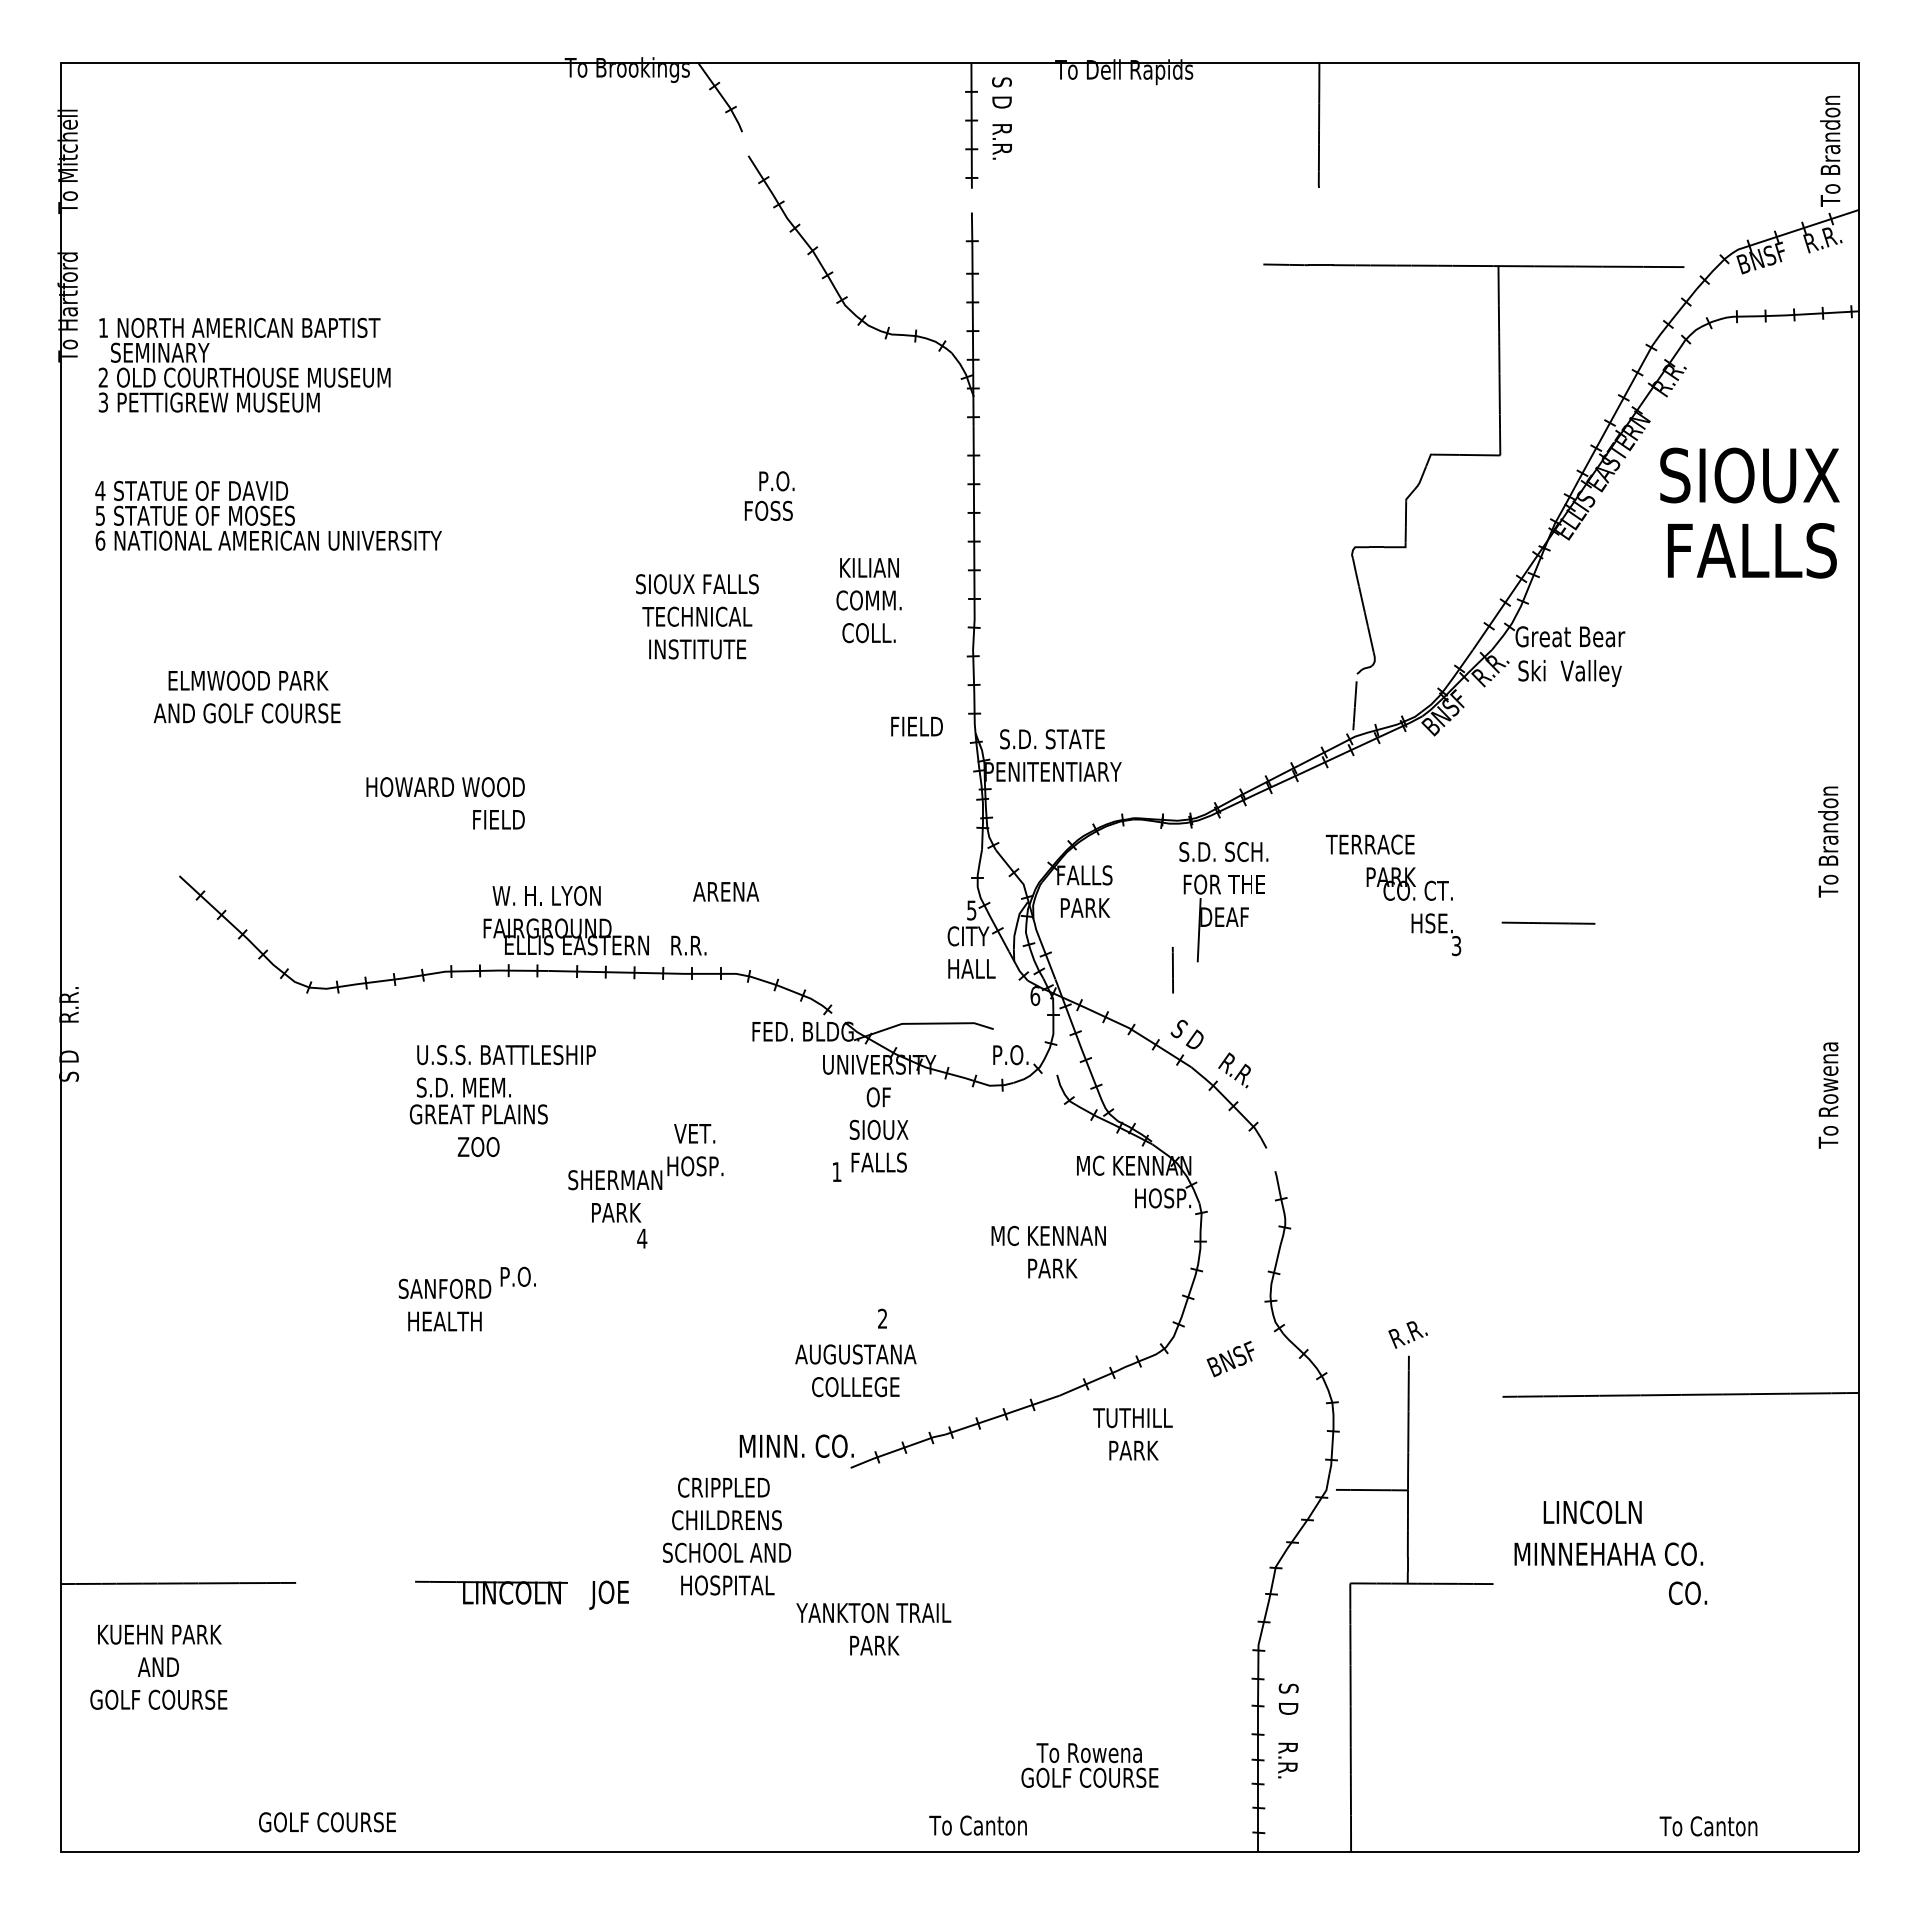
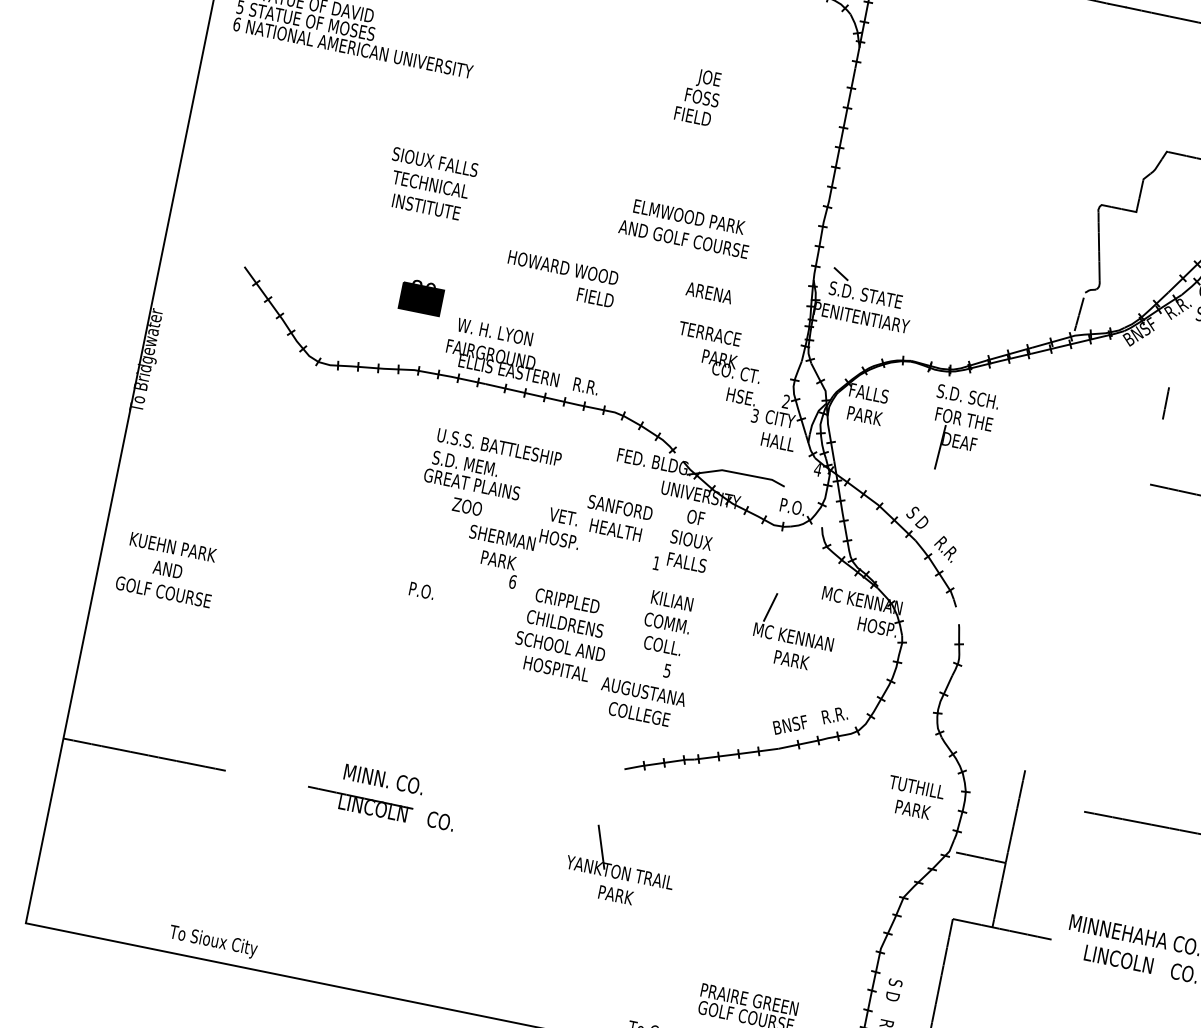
text: (775, 483) -> (710, 79), P.O. -> JOE
text: (868, 600) -> (666, 623), moved
text: (697, 616) -> (430, 184), moved
text: (246, 696) -> (685, 227), moved
line: (1011, 716) -> (840, 273), added
text: (916, 726) -> (692, 116), moved
text: (445, 803) -> (560, 279), moved
part: (434, 867) -> (421, 296), added
text: (726, 891) -> (709, 292), moved
text: (1393, 895) -> (718, 372), moved
text: (971, 910) -> (786, 401), 5 -> 2
line: (1172, 970) -> (1165, 403), moved
text: (1035, 995) -> (818, 469), 6 -> 4
text: (71, 1033) -> (147, 360), S D    R.R. -> To Bridgewater
text: (502, 1101) -> (490, 478), moved
line: (1007, 1200) -> (770, 606), added
text: (642, 1238) -> (513, 581), 4 -> 6
text: (444, 1304) -> (617, 518), moved
text: (882, 1318) -> (667, 670), 2 -> 5
text: (1407, 1334) -> (834, 716), moved
text: (1230, 1359) -> (789, 724), moved
text: (1132, 1434) -> (914, 798), moved
text: (796, 1445) -> (383, 778), moved
text: (1592, 1512) -> (1118, 959), moved
text: (727, 1536) -> (563, 635), moved
line: (840, 1582) -> (601, 846), added
text: (608, 1594) -> (439, 822), JOE -> CO.
text: (158, 1666) -> (167, 569), moved
text: (1089, 1753) -> (749, 999), To Rowena -> PRAIRE GREEN
text: (327, 1824) -> (213, 941), GOLF COURSE -> To Sioux City

